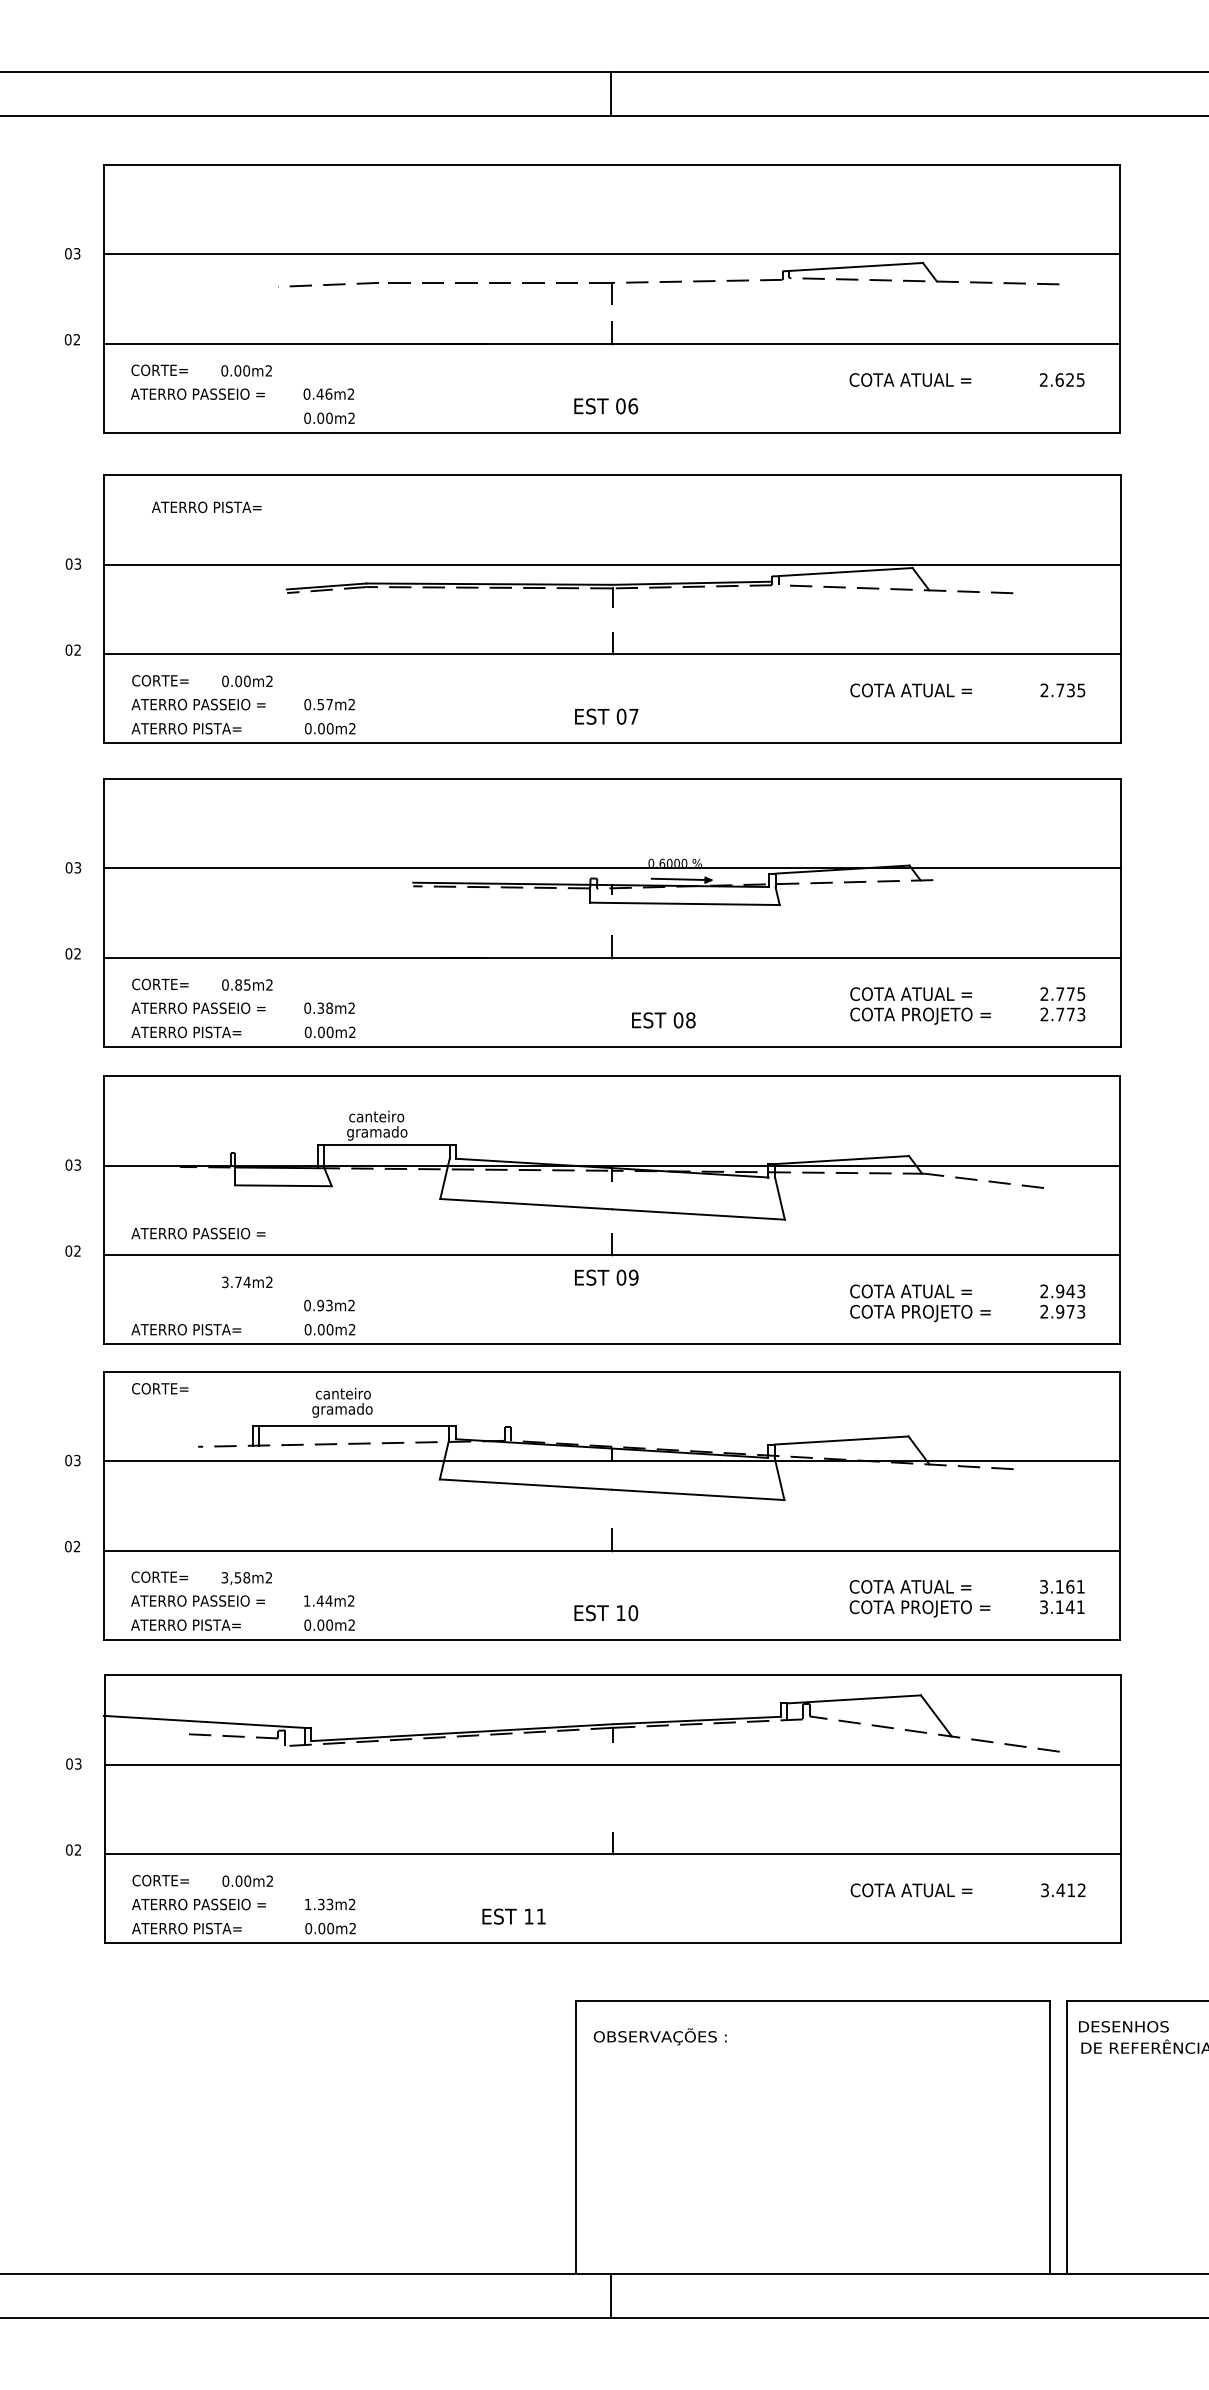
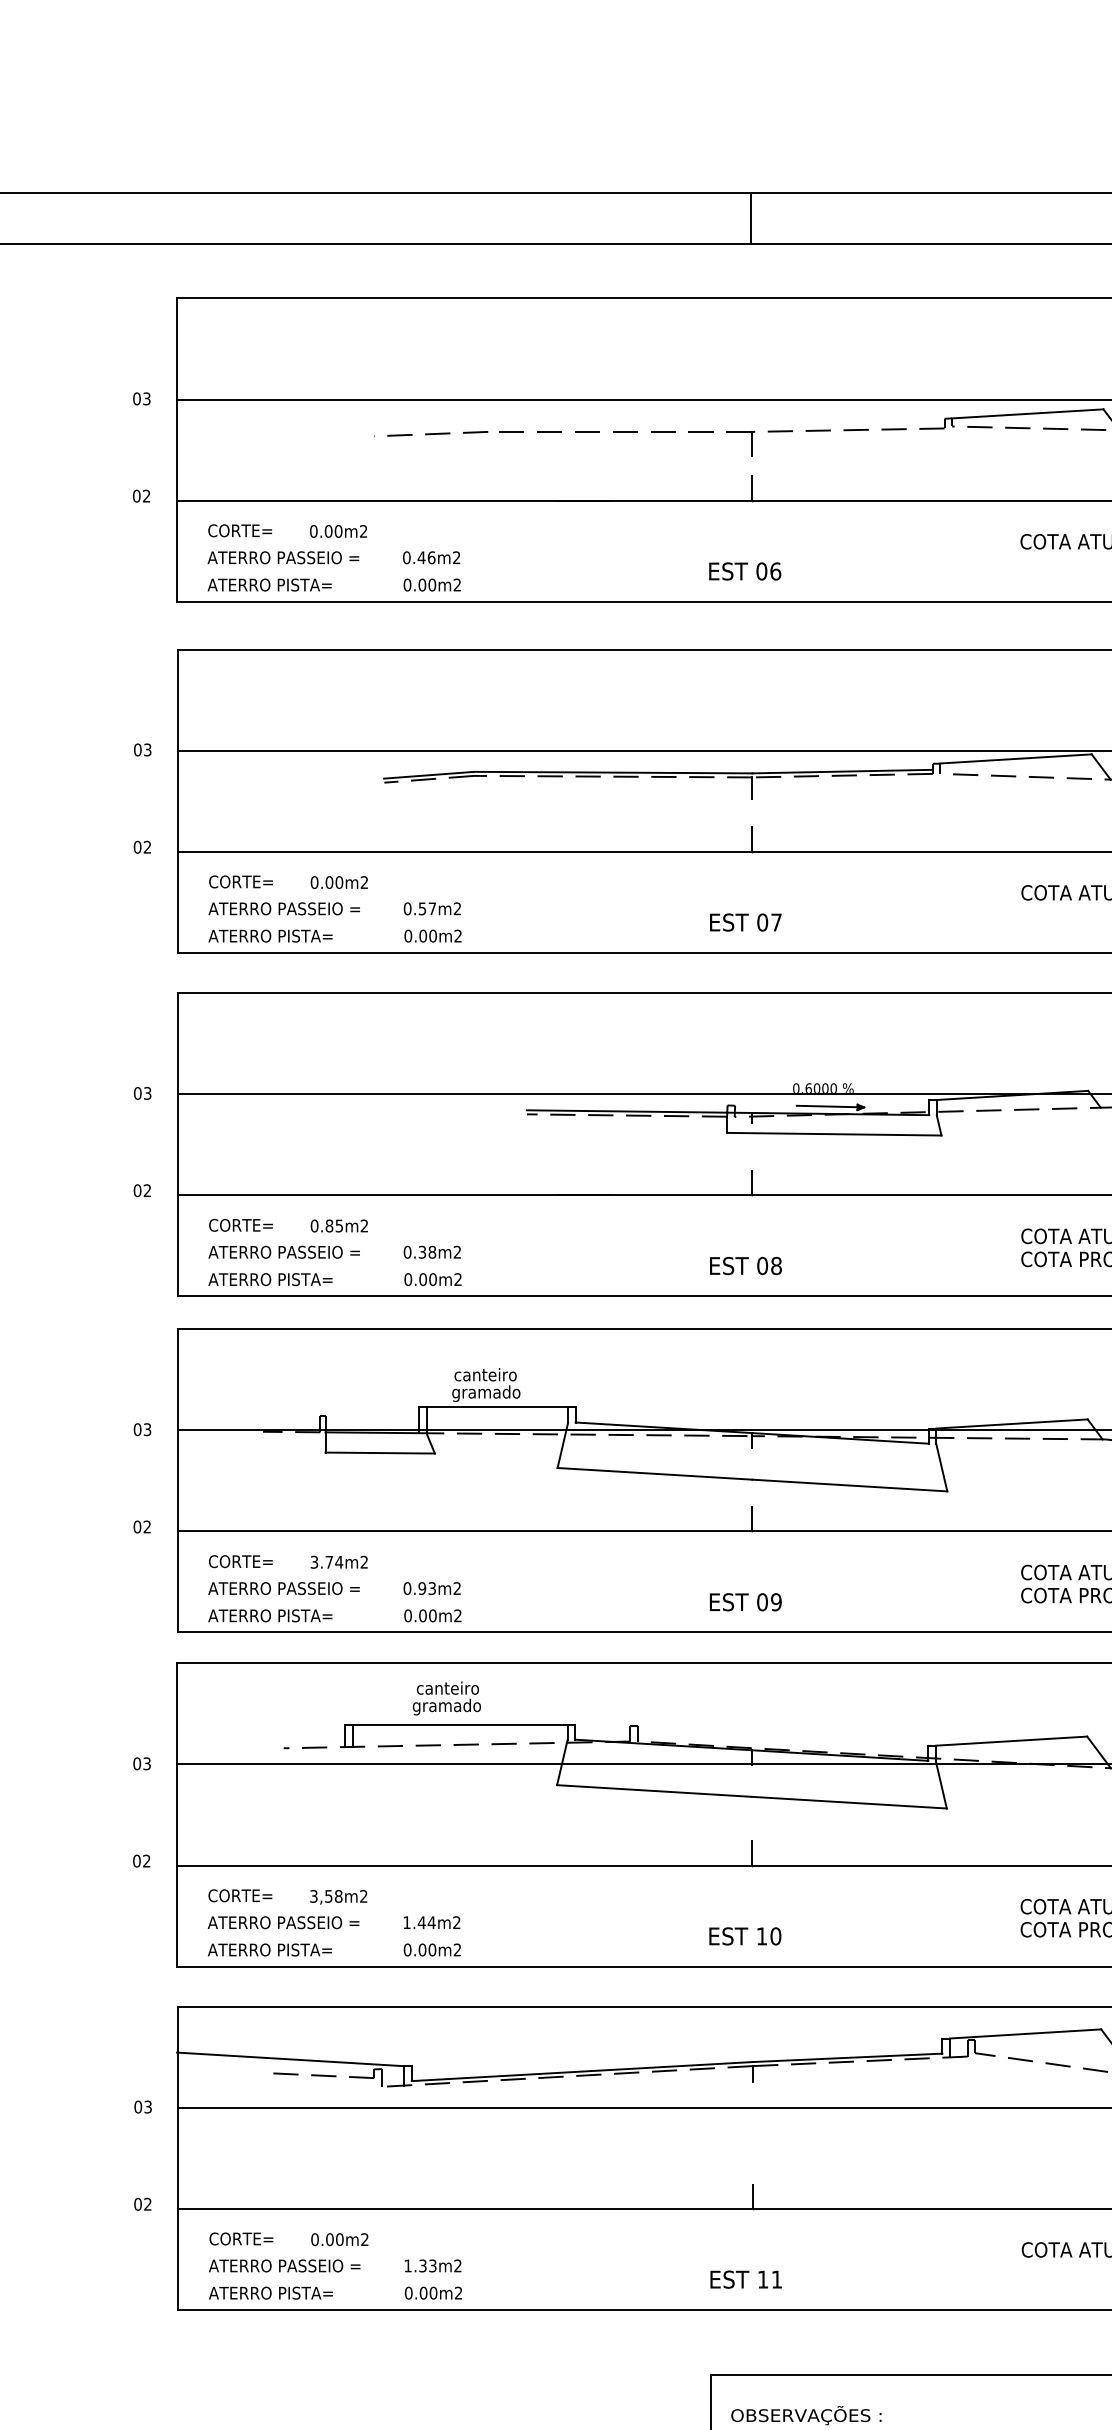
text: (206, 506) -> (269, 584), moved
text: (663, 1020) -> (745, 1266), moved
text: (198, 1233) -> (284, 1588), moved
text: (606, 1277) -> (745, 1602), moved
text: (160, 1388) -> (241, 1561), moved
text: (513, 1916) -> (745, 2279), moved

